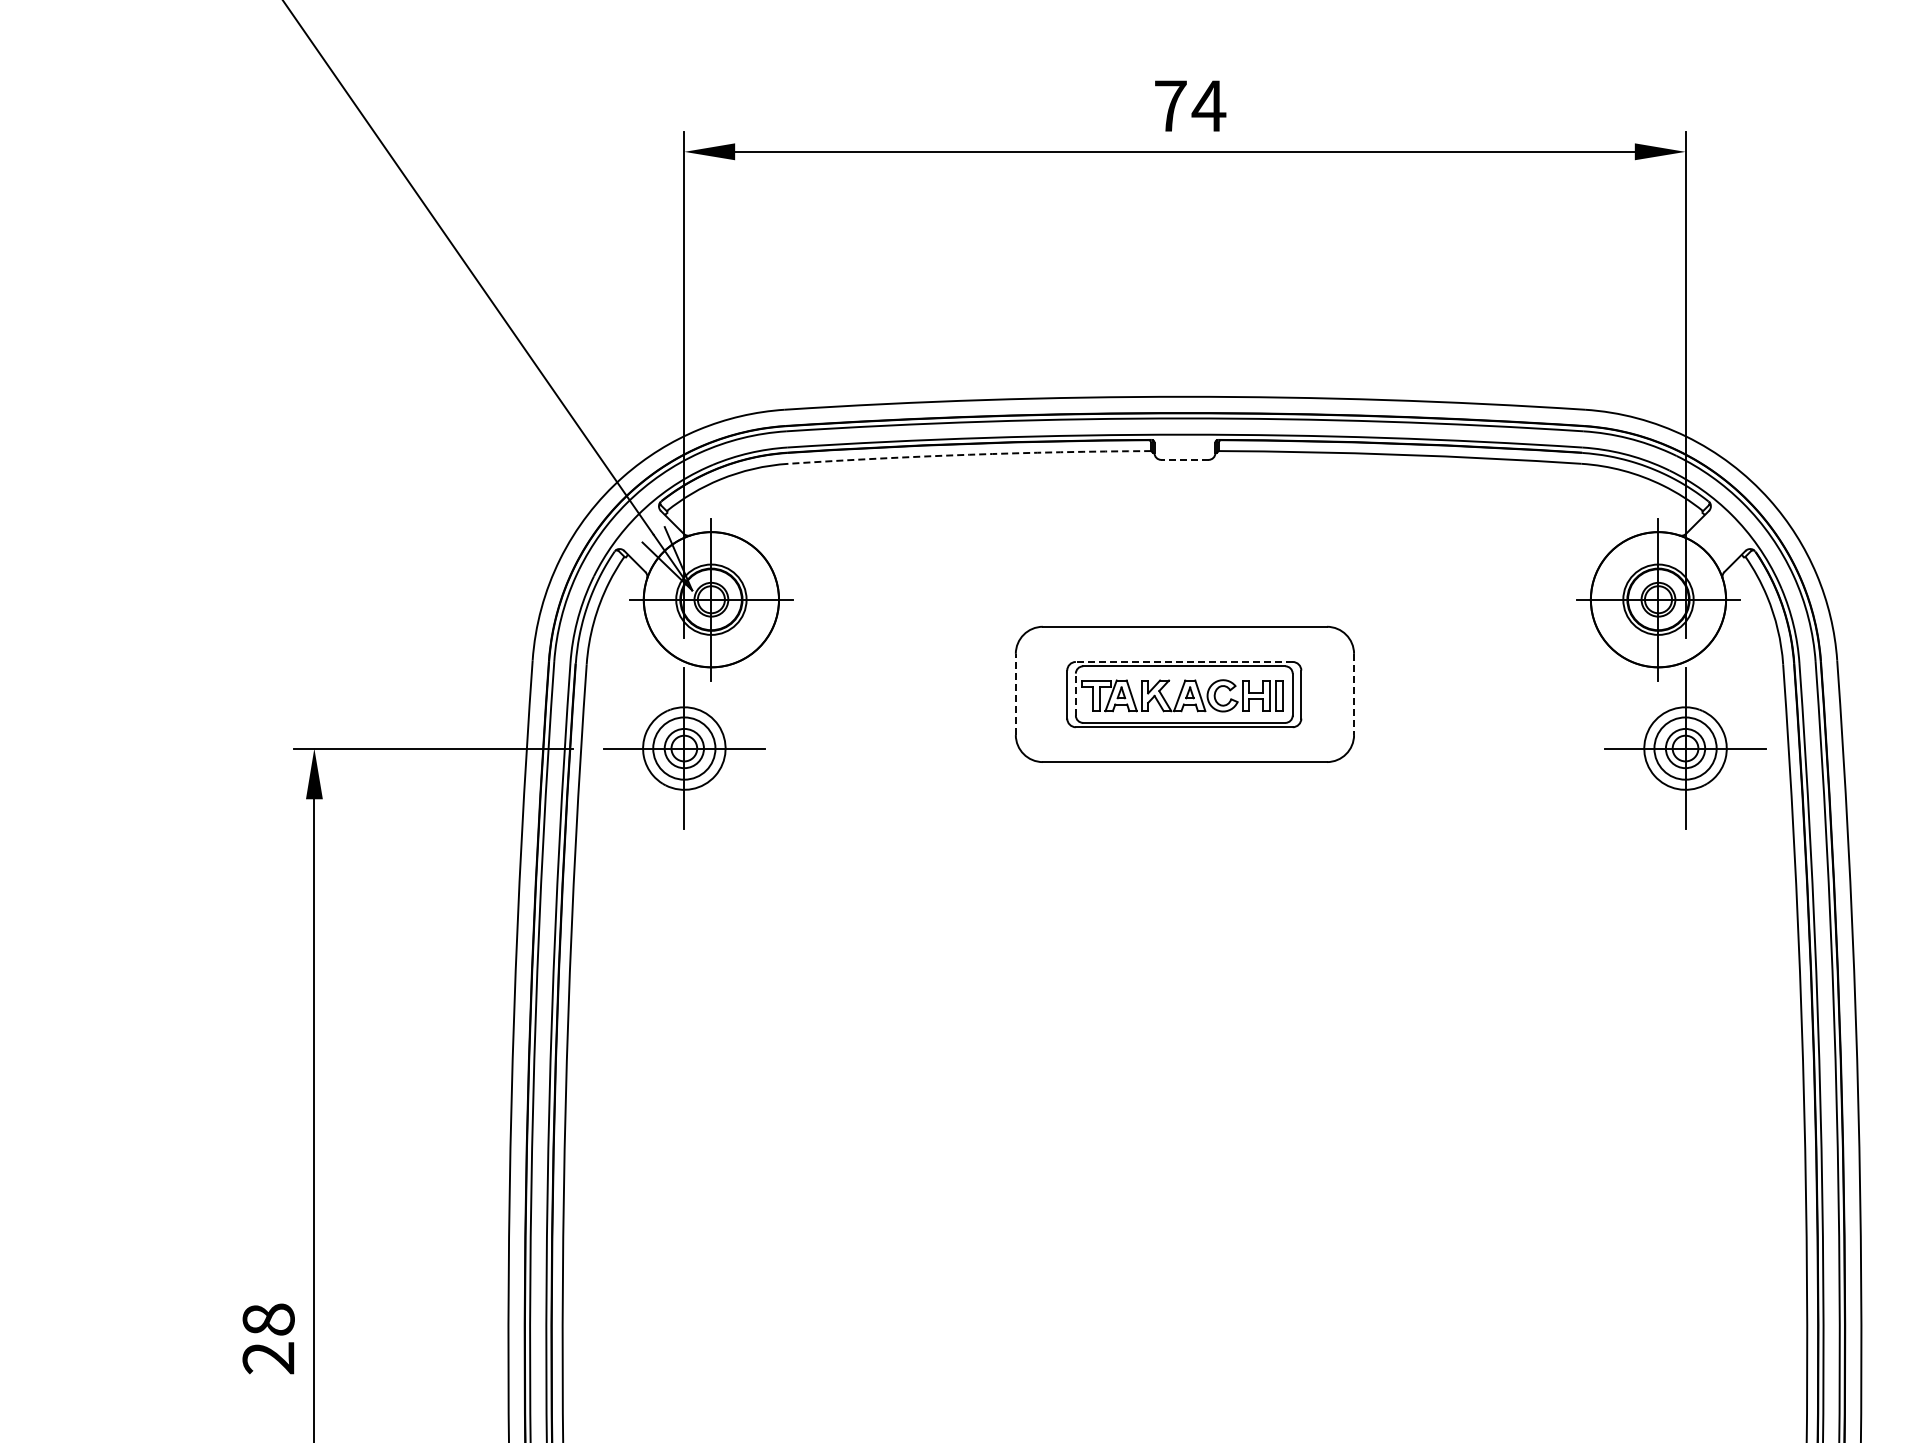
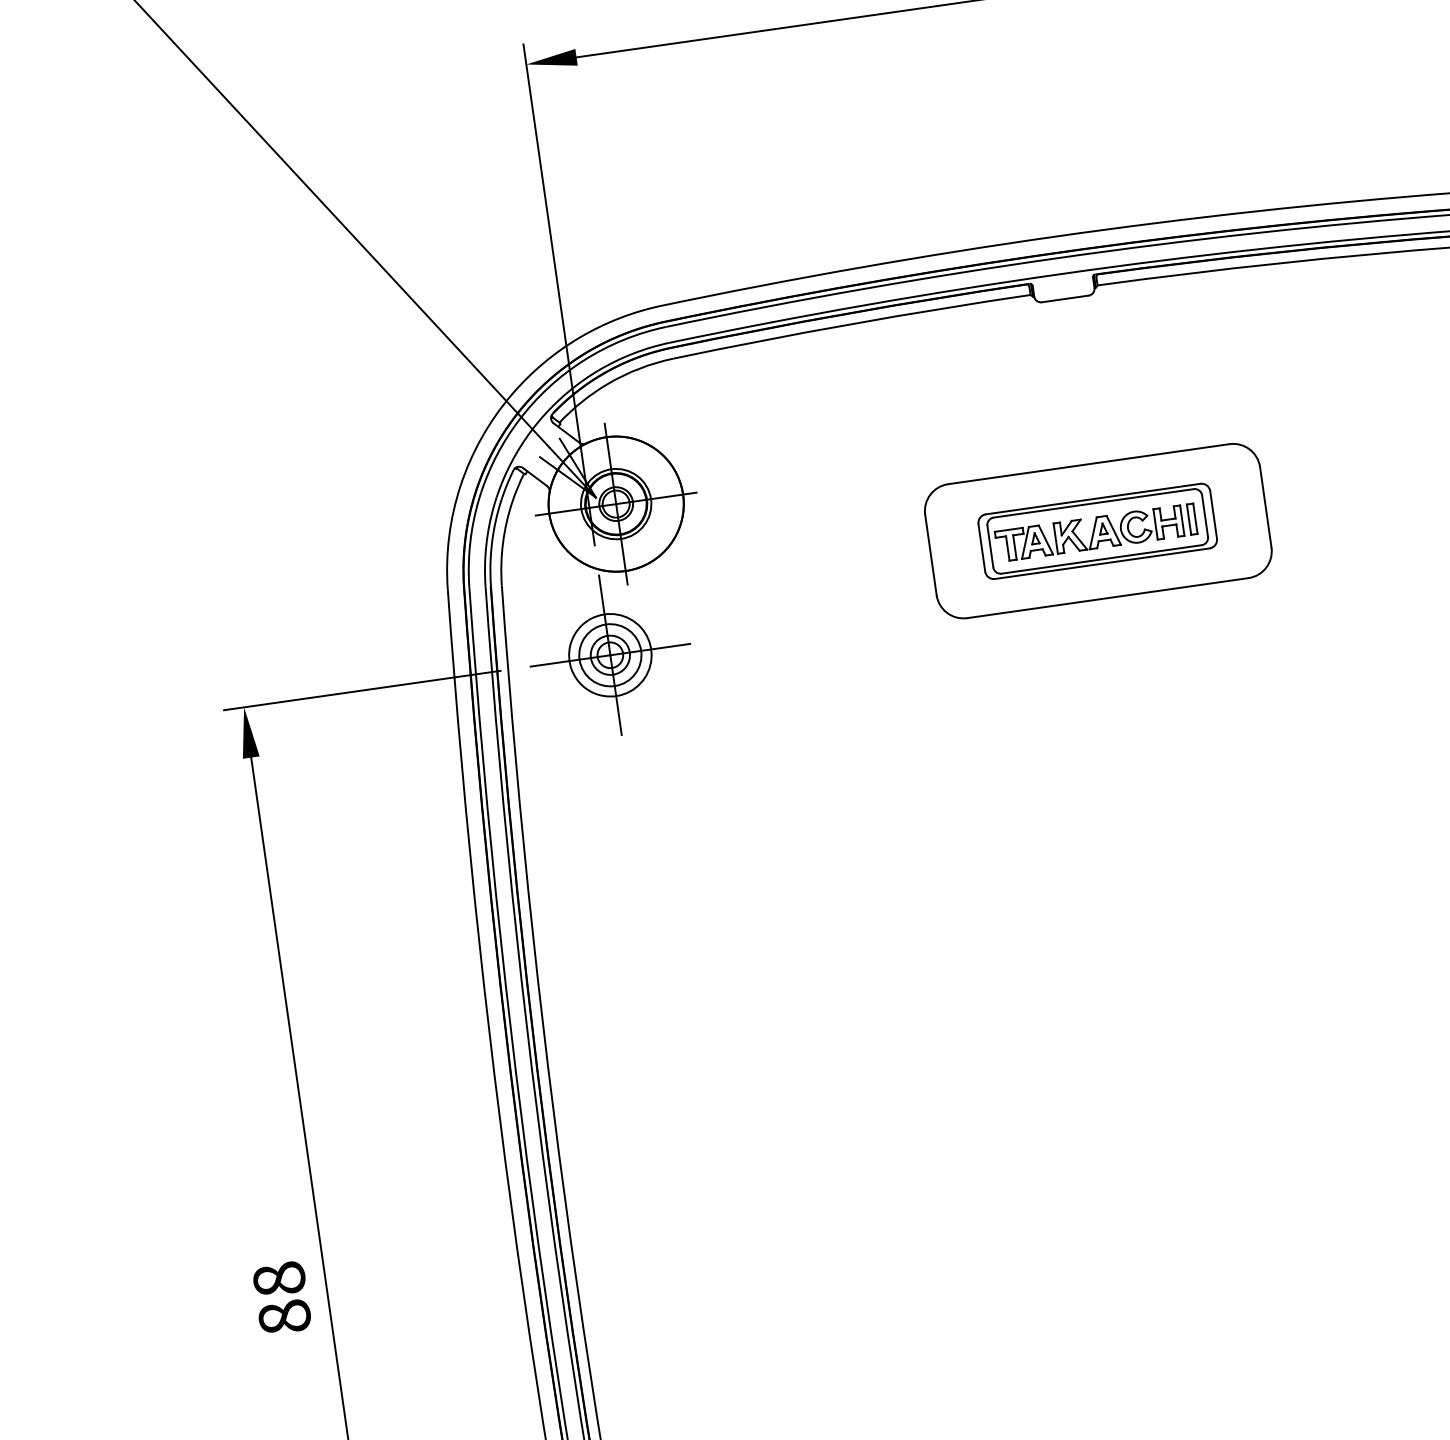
arc: (969, 454) -> (851, 323), dashed -> solid
line: (1184, 459) -> (1064, 298), dashed -> solid
line: (1183, 661) -> (1092, 498), dashed -> solid
line: (1015, 694) -> (930, 555), dashed -> solid
line: (1075, 694) -> (990, 546), dashed -> solid
line: (1354, 694) -> (1266, 507), dashed -> solid
text: (268, 1358) -> (284, 1317), 28 -> 88

